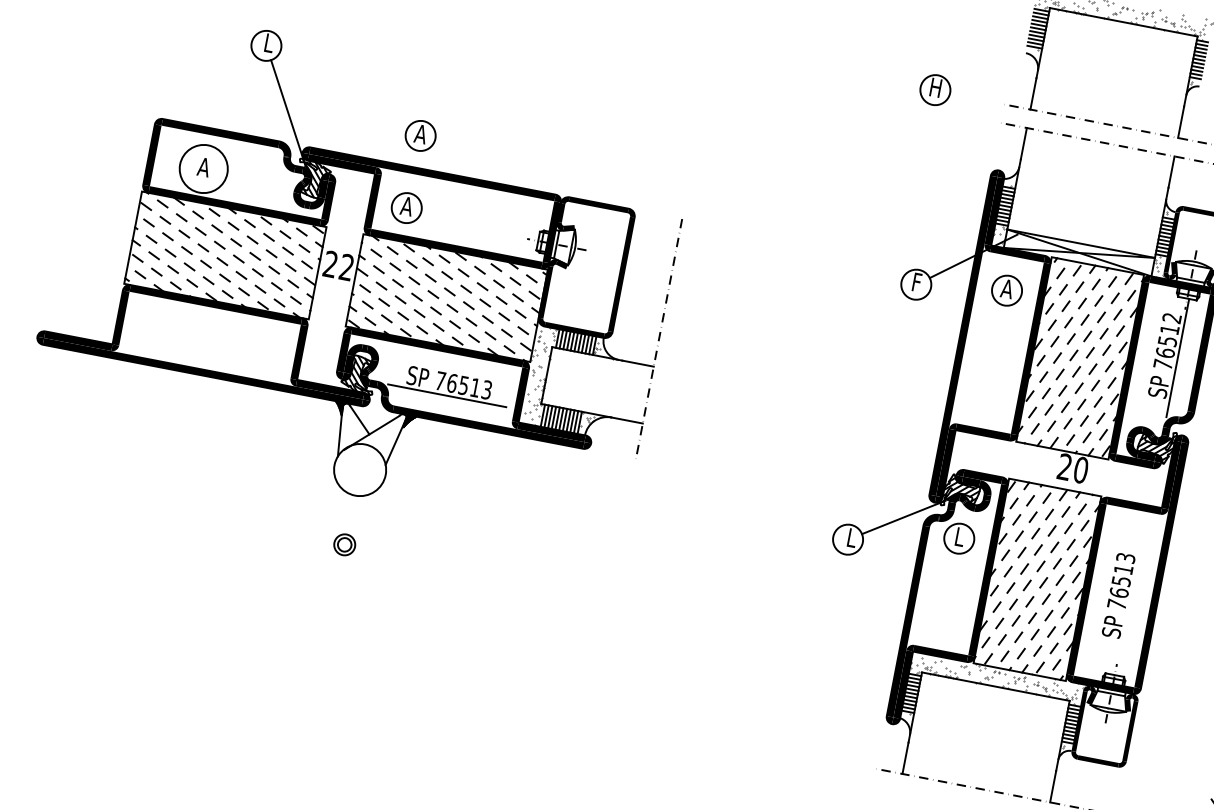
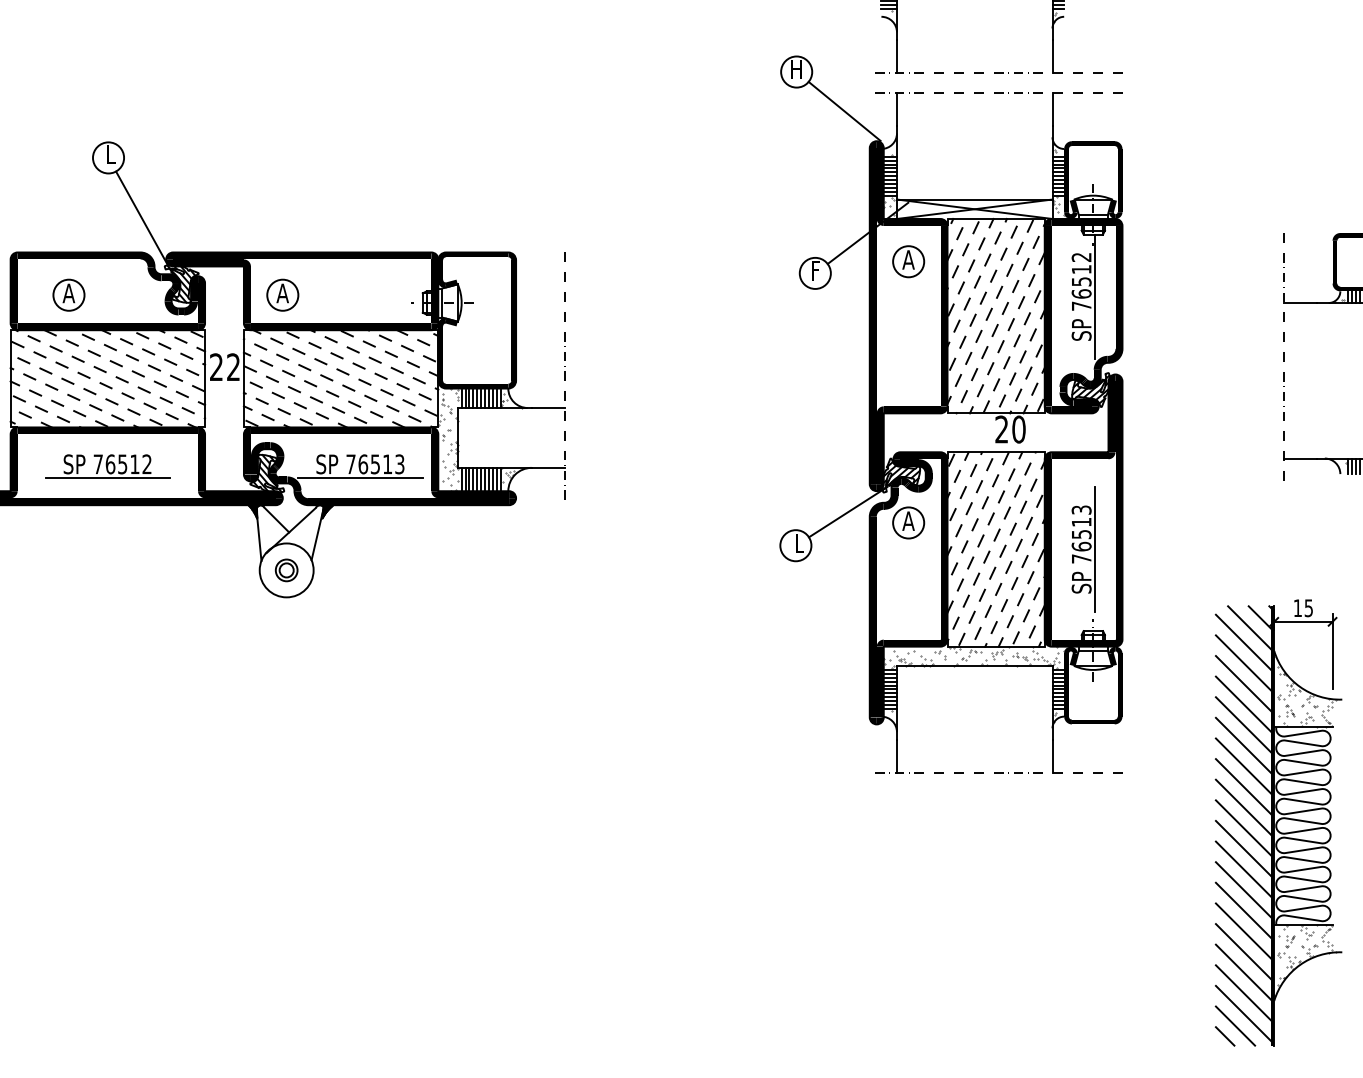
part: (420, 135) -> (282, 218), removed
line: (973, 135) -> (844, 110), added
circle: (203, 168) -> (68, 294), size x0.62
part: (209, 338) -> (107, 466), added
text: (959, 536) -> (908, 520), L -> A
part: (344, 544) -> (286, 570), moved
line: (1131, 598) -> (1095, 549), added

